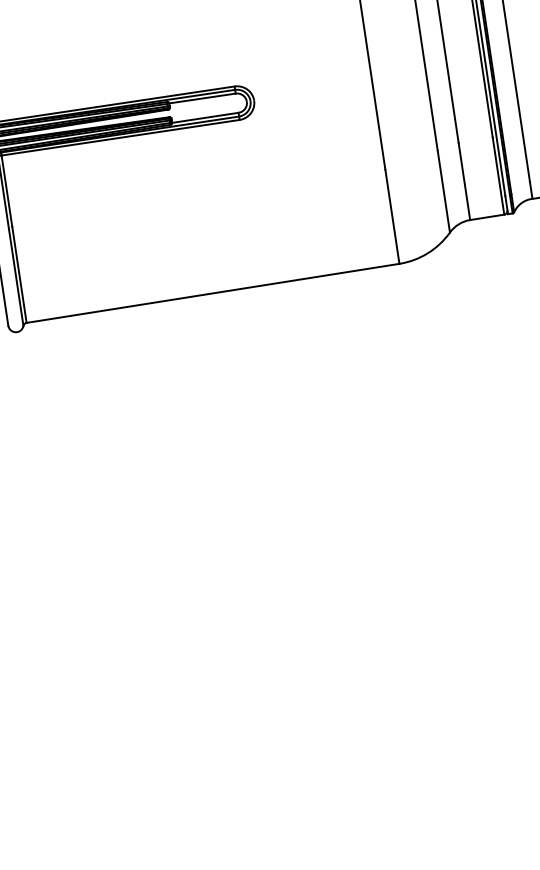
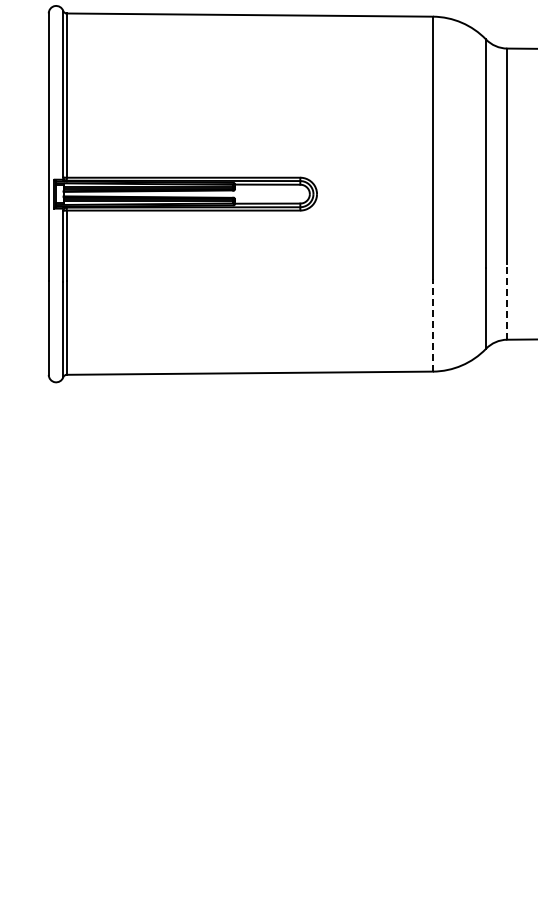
line: (464, 181) -> (507, 301), solid -> dashed
line: (392, 215) -> (433, 324), solid -> dashed

